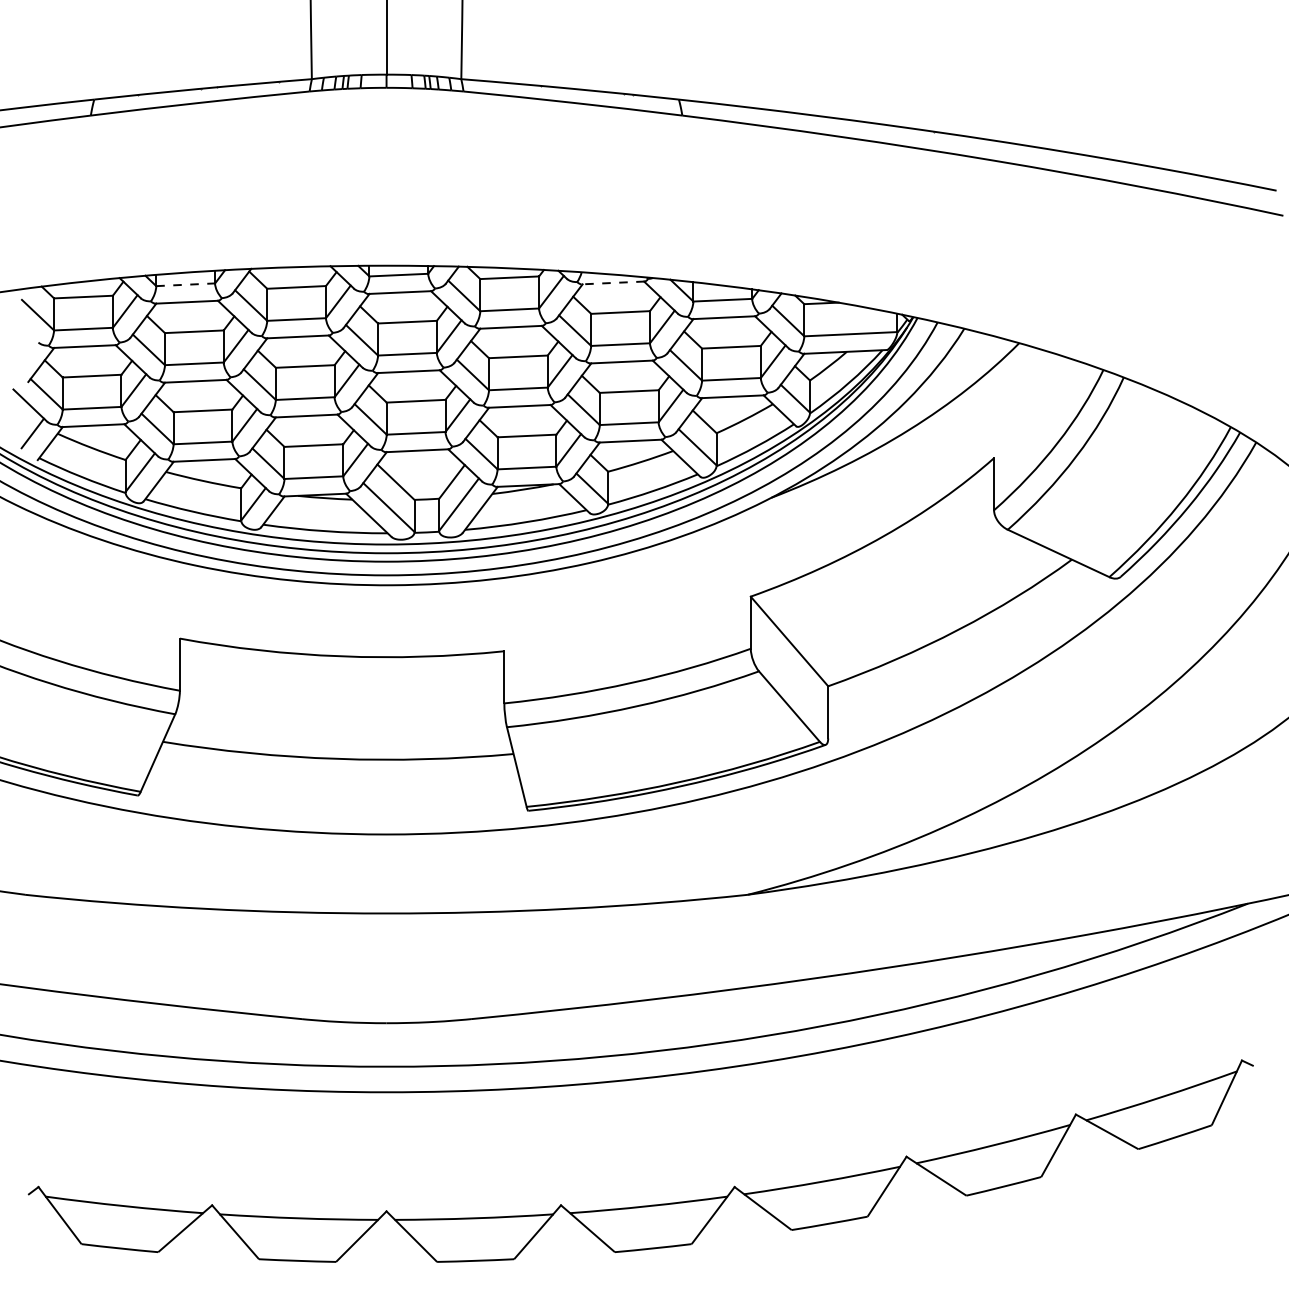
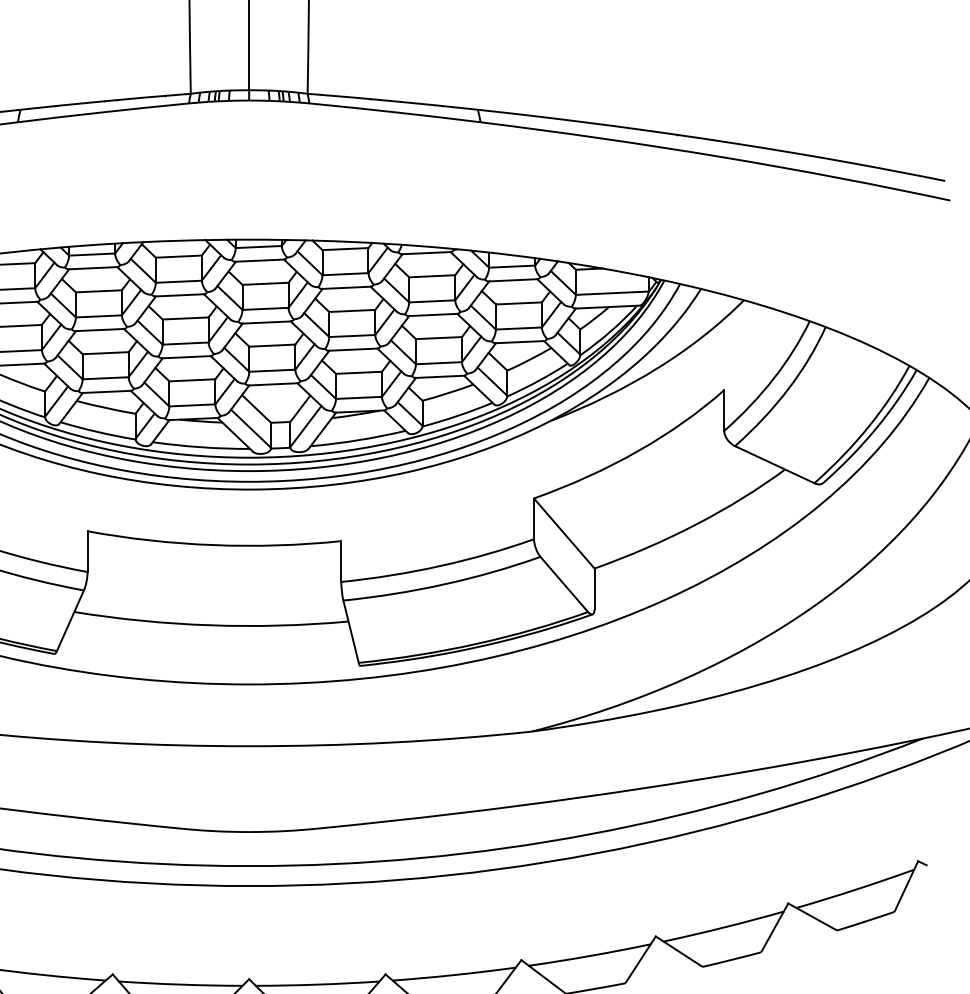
line: (613, 282) -> (426, 252), dashed -> solid
line: (186, 284) -> (92, 254), dashed -> solid

